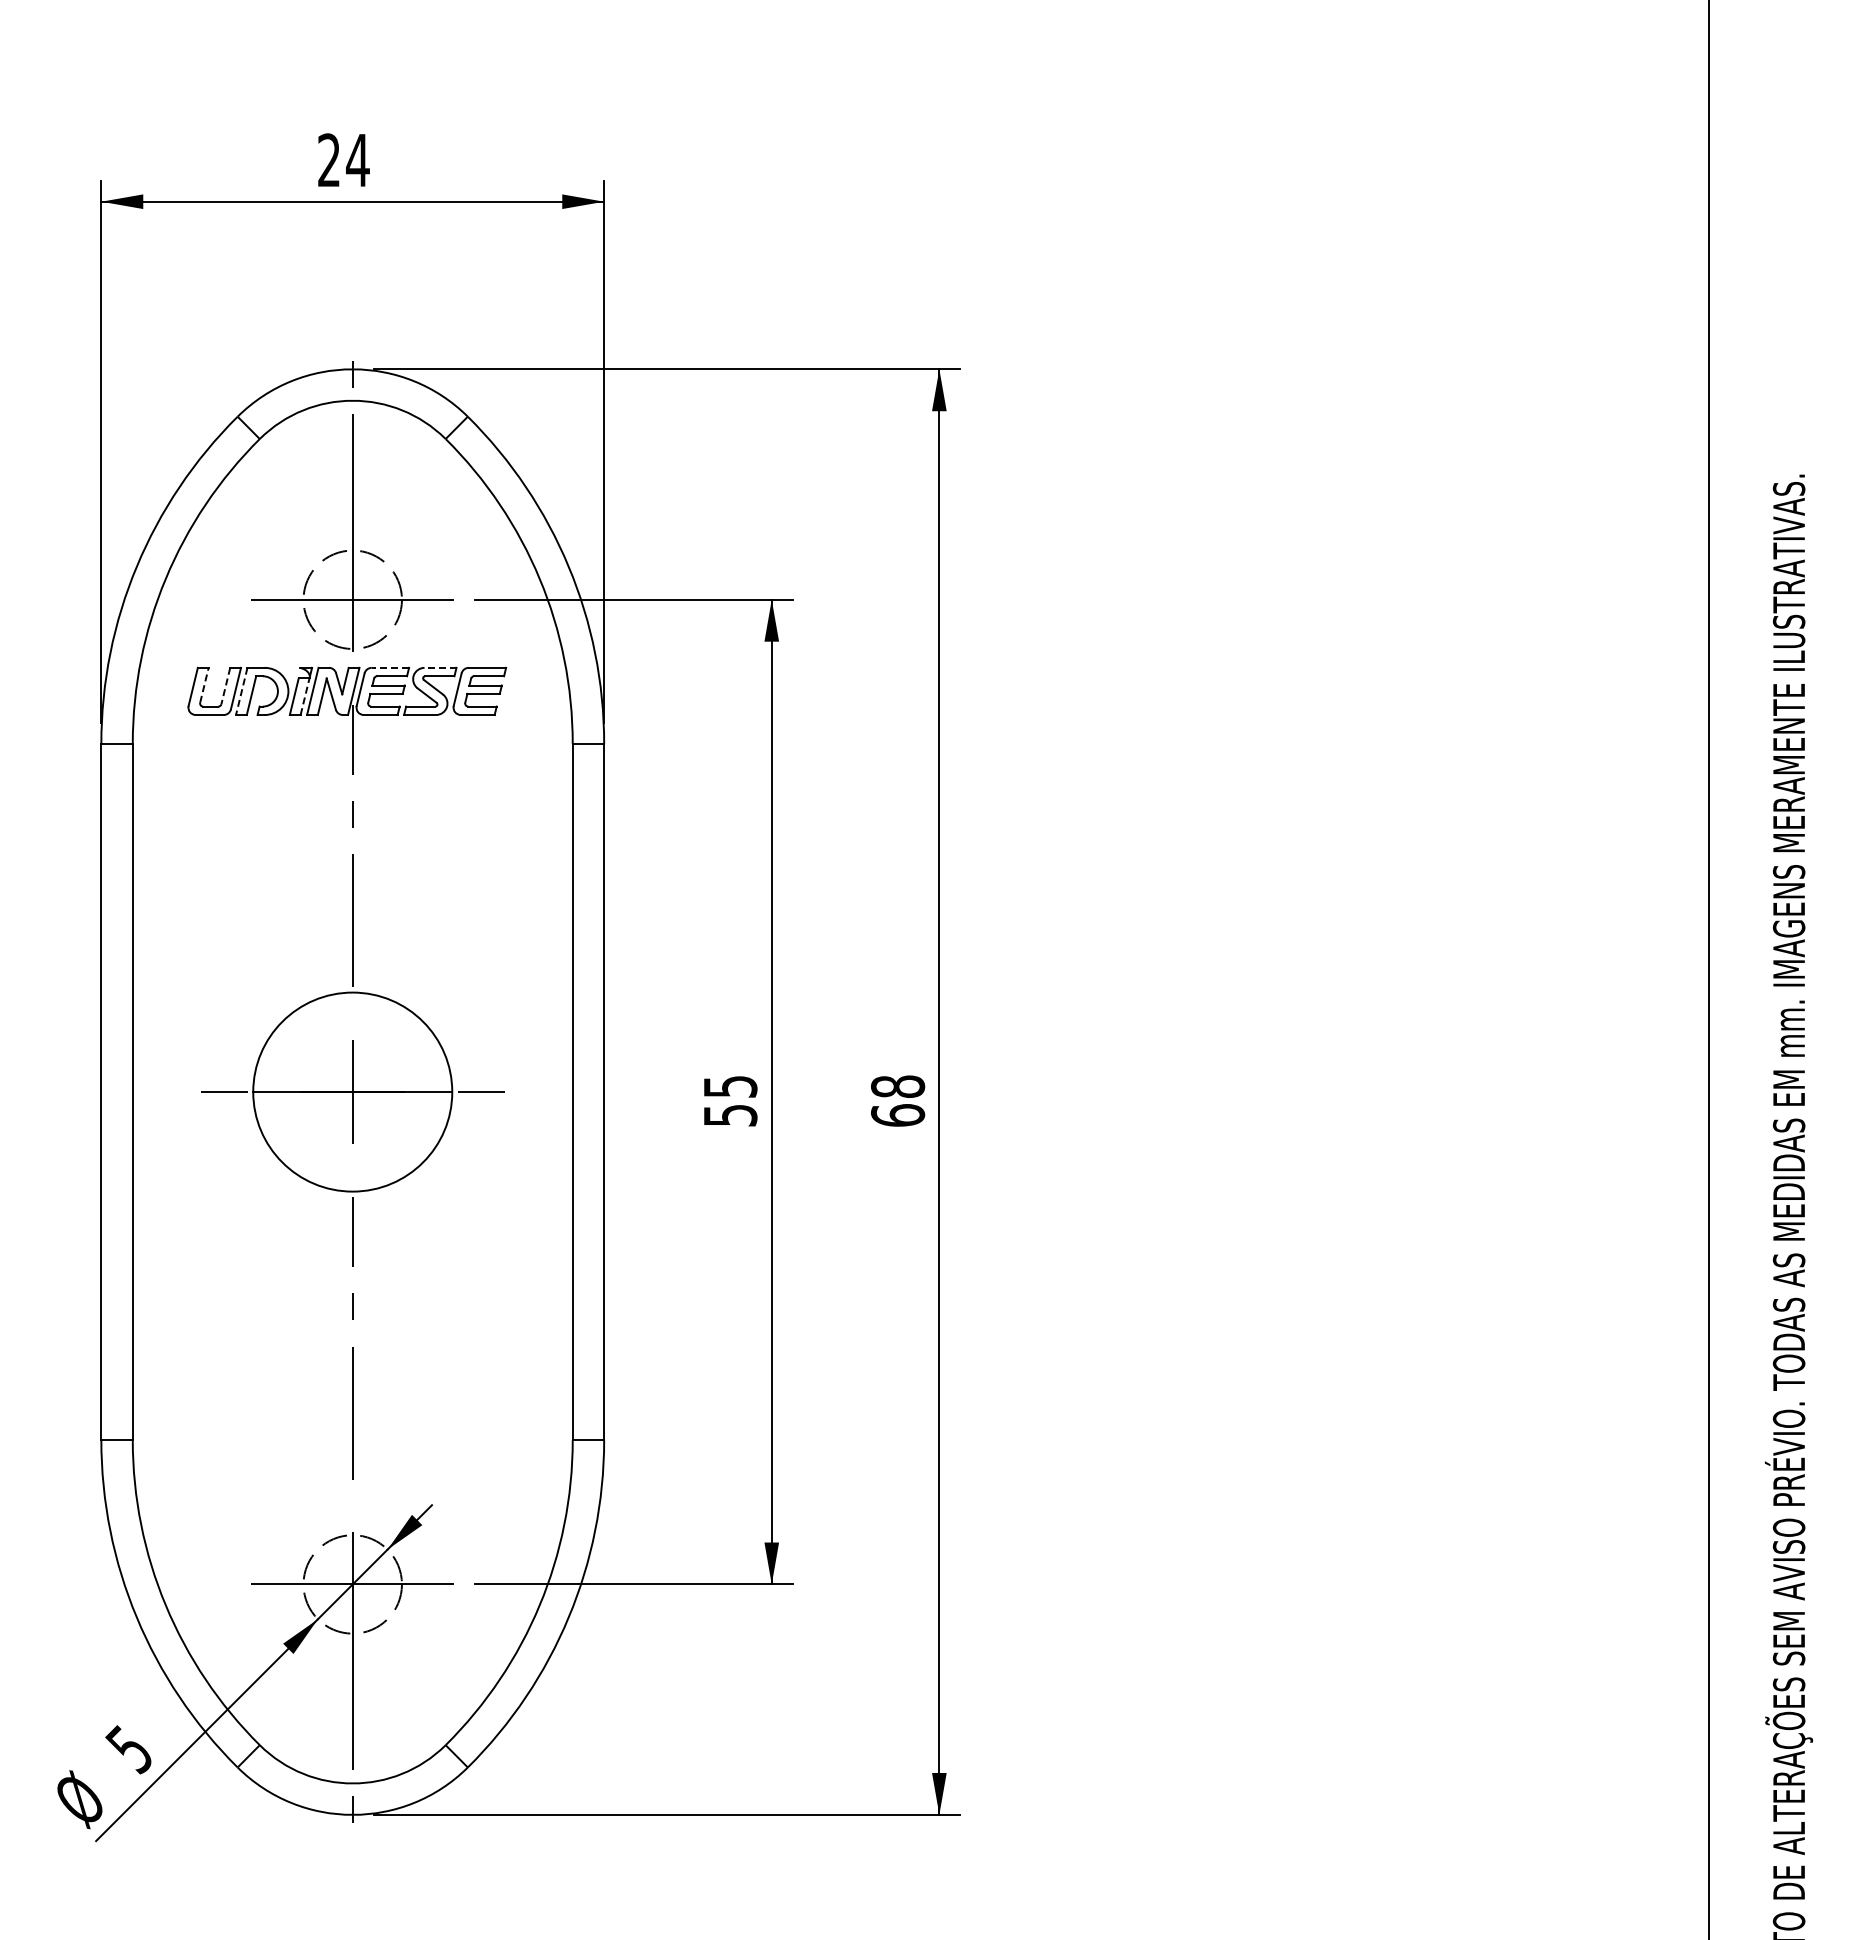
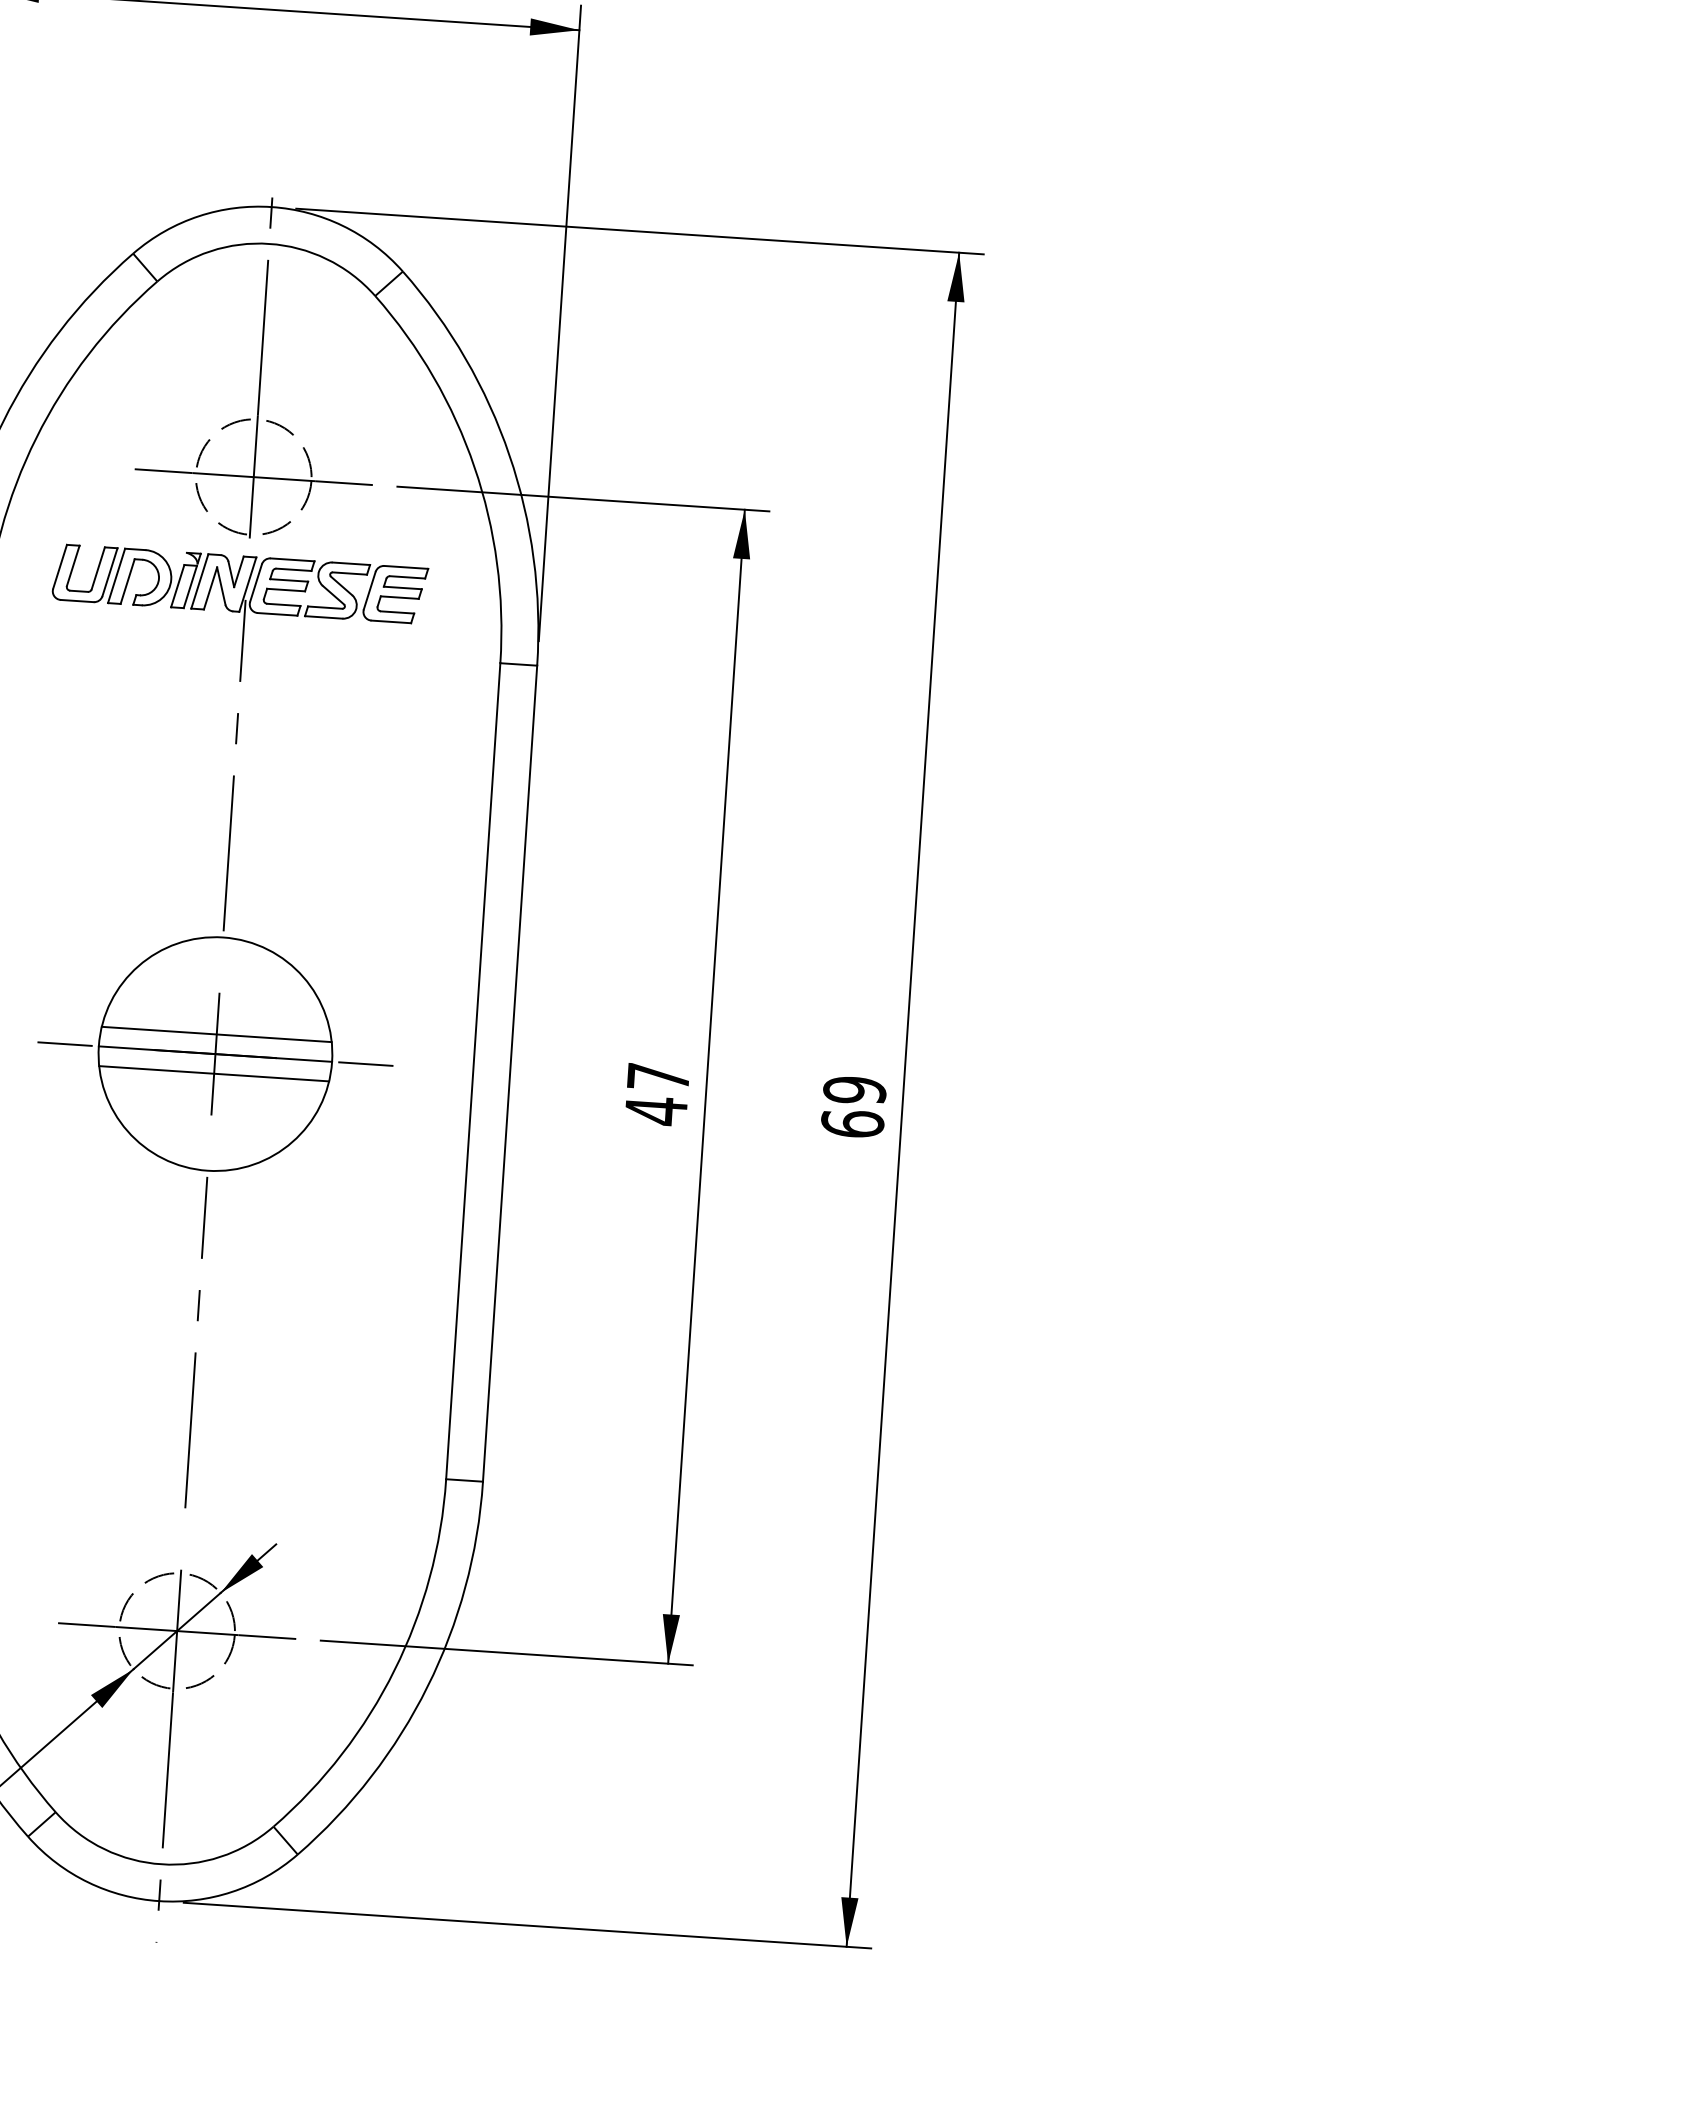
line: (390, 667) -> (292, 559), dashed -> solid
line: (440, 667) -> (351, 563), dashed -> solid
line: (204, 685) -> (73, 566), dashed -> solid
line: (225, 686) -> (97, 568), dashed -> solid
line: (241, 691) -> (116, 575), dashed -> solid
line: (305, 696) -> (190, 586), dashed -> solid
line: (352, 1075) -> (216, 1034), added
text: (898, 1086) -> (855, 1090), 68 -> 69
text: (730, 1101) -> (657, 1094), 55 -> 47
line: (352, 1108) -> (213, 1073), added

